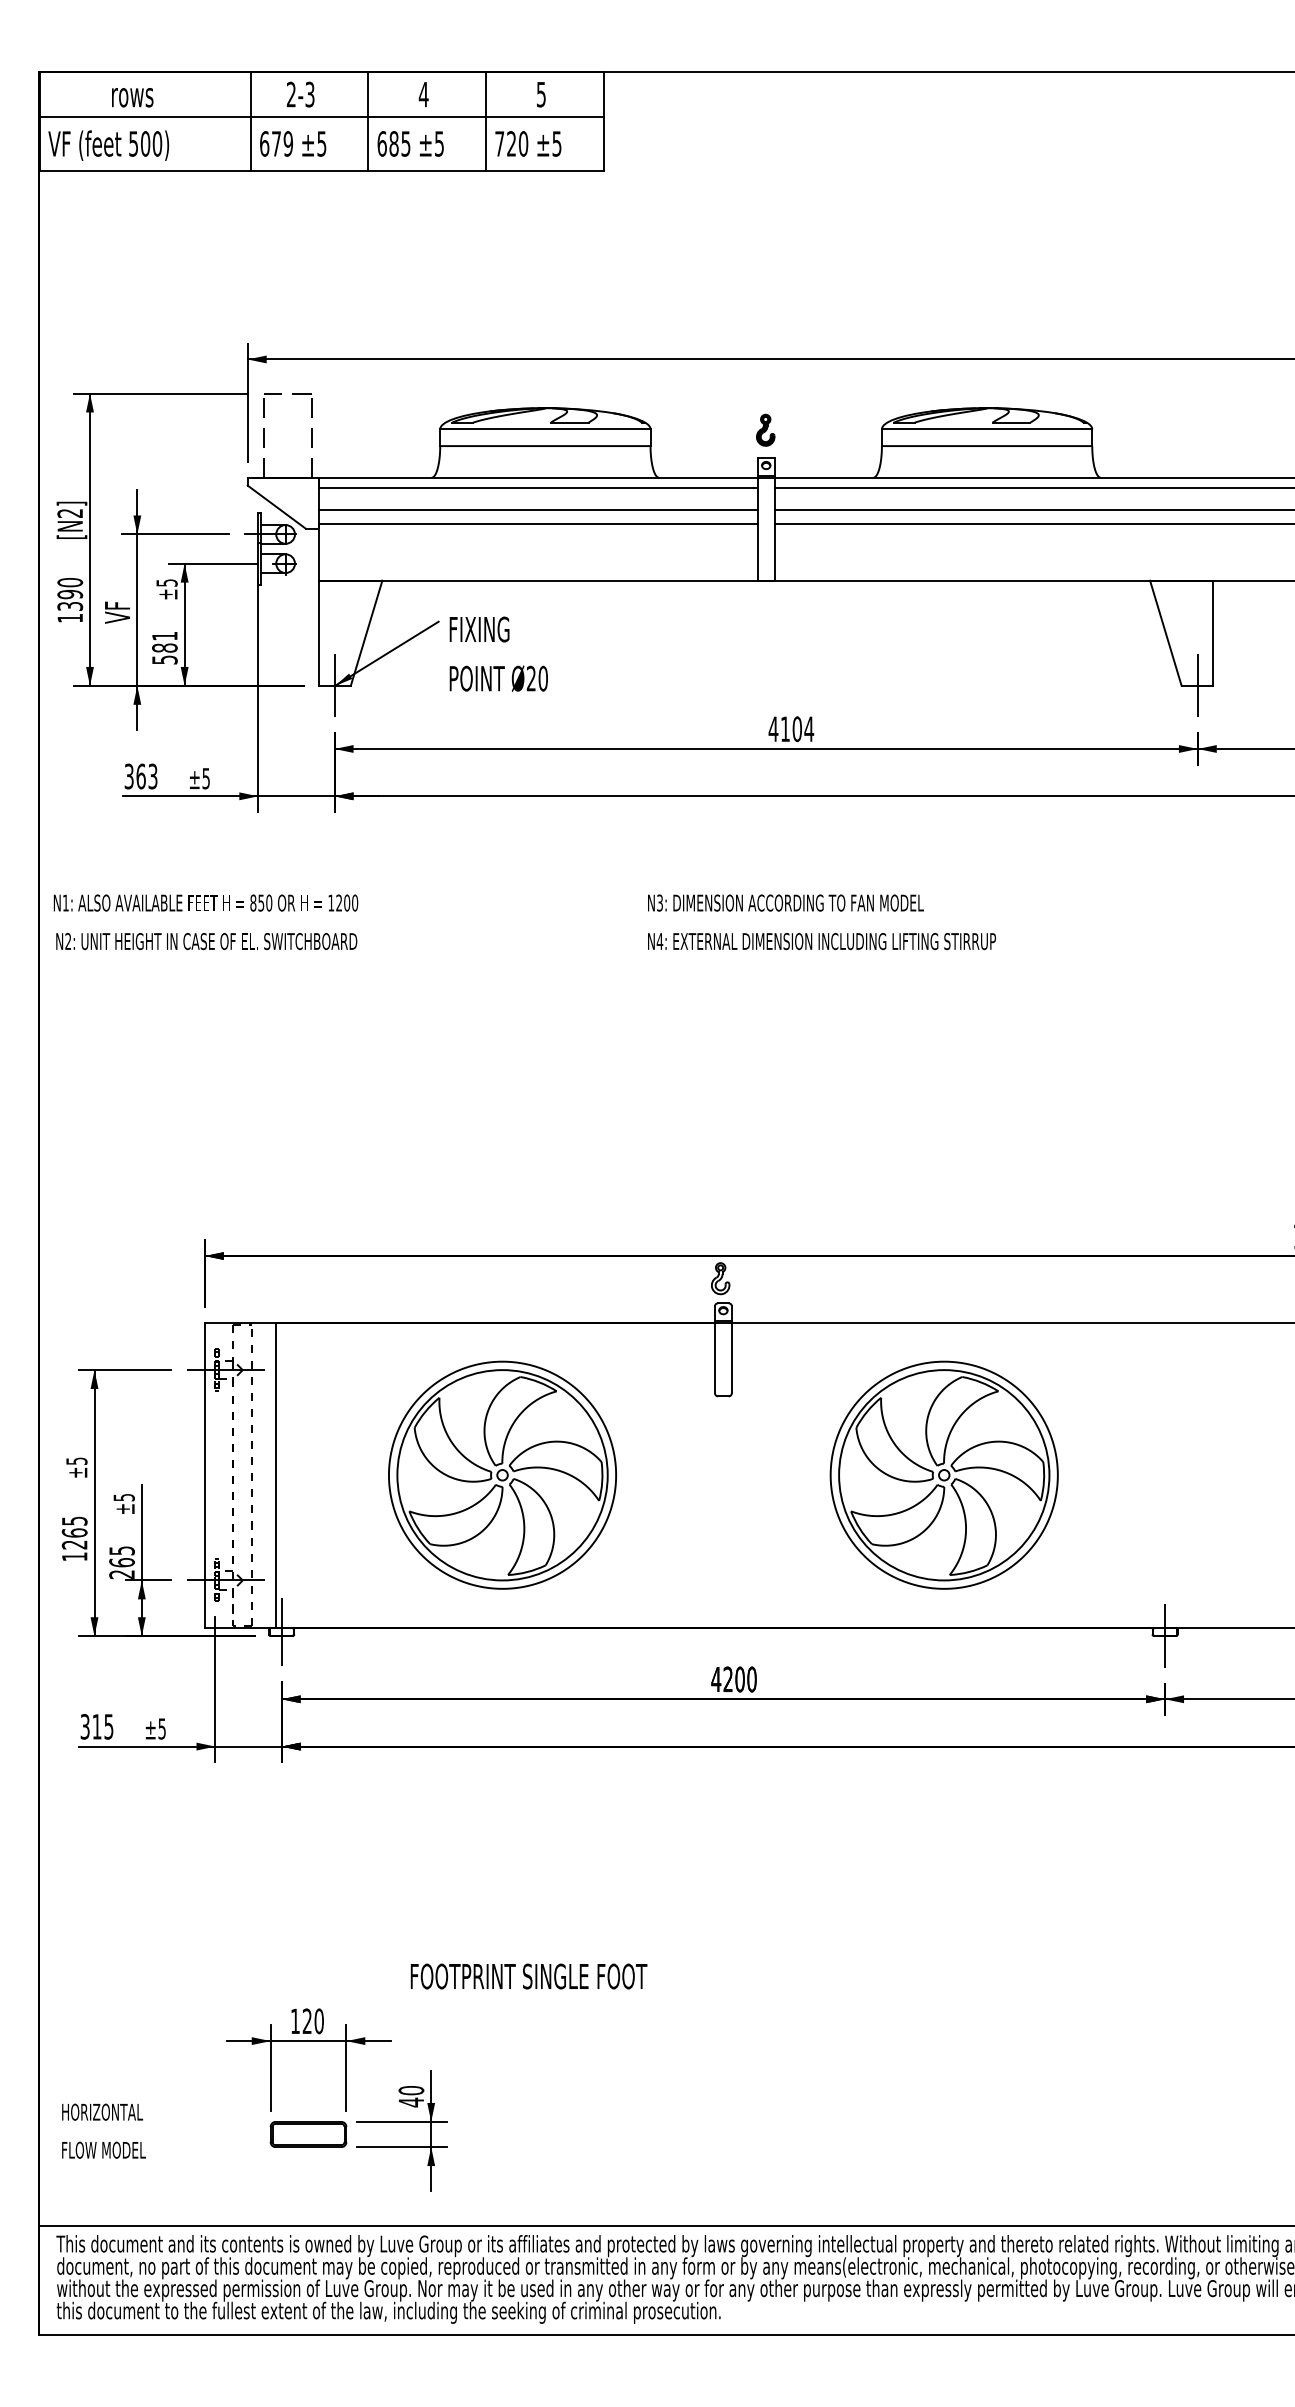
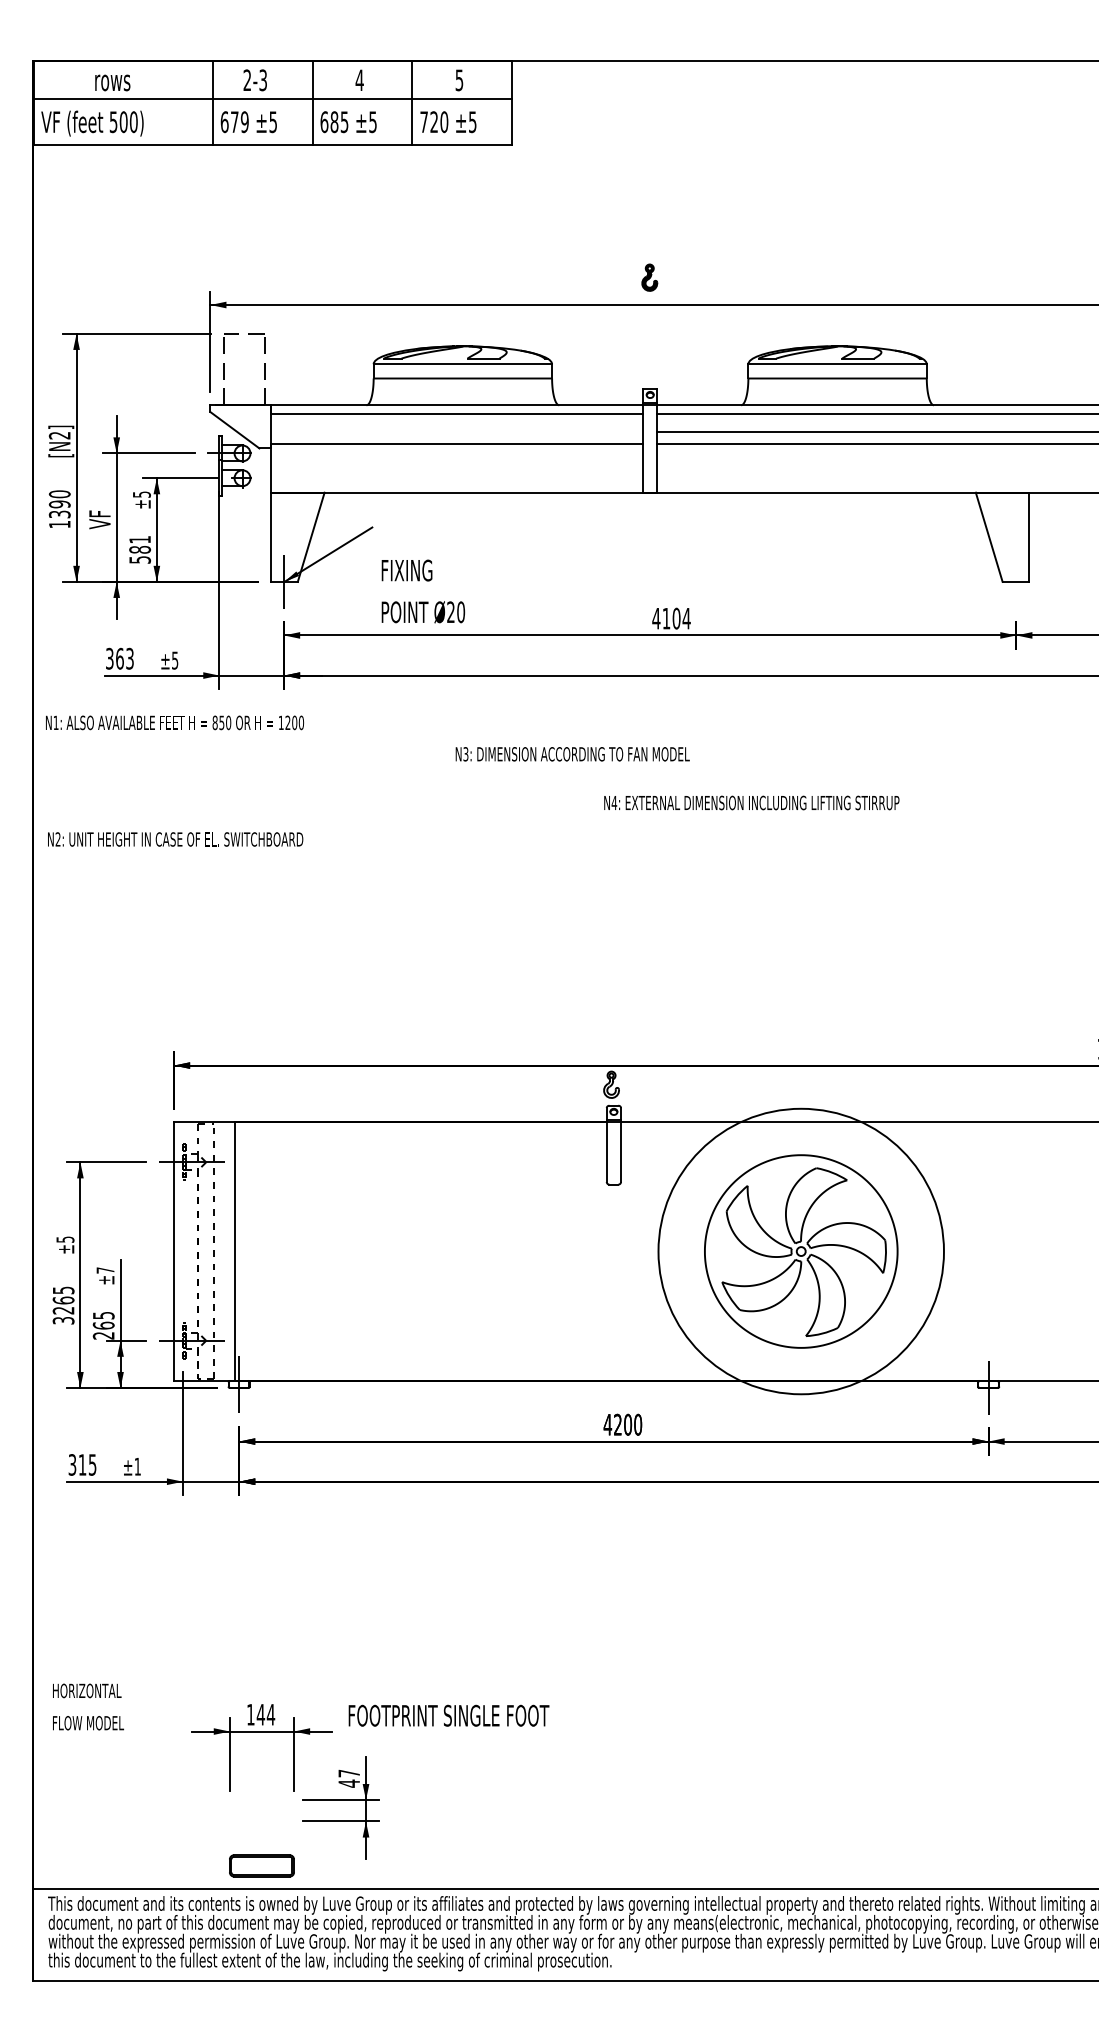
part: (765, 429) -> (649, 277), moved
line: (538, 509) -> (457, 432), removed
text: (498, 653) -> (423, 590), moved
line: (1197, 685) -> (1016, 581), removed
text: (205, 902) -> (174, 722), moved
text: (785, 902) -> (572, 753), moved
text: (206, 941) -> (175, 839), moved
text: (821, 941) -> (751, 802), moved
part: (502, 1474) -> (426, 1250), removed
circle: (944, 1475) -> (801, 1251), size x1.6
text: (123, 1497) -> (104, 1270), ±5 -> ±7
text: (74, 1556) -> (63, 1320), 1265 -> 3265
text: (161, 1728) -> (137, 1466), ±5 -> ±1
text: (528, 1976) -> (448, 1715), moved
text: (313, 2021) -> (266, 1714), 120 -> 144
text: (411, 2090) -> (349, 1773), 40 -> 47
text: (103, 2130) -> (88, 1706), moved
part: (308, 2134) -> (261, 1865), moved

